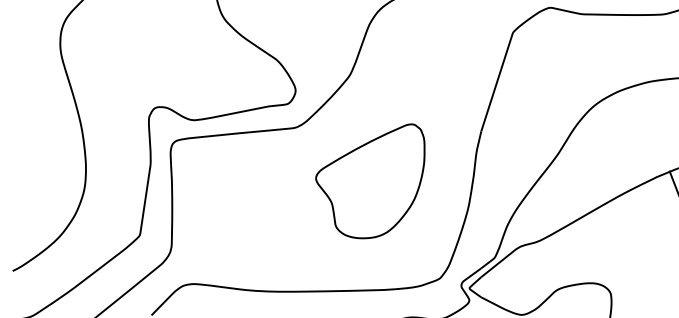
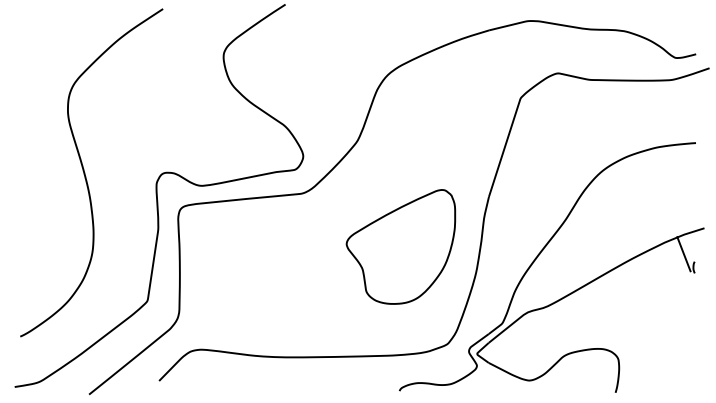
part: (369, 180) -> (400, 246), moved

